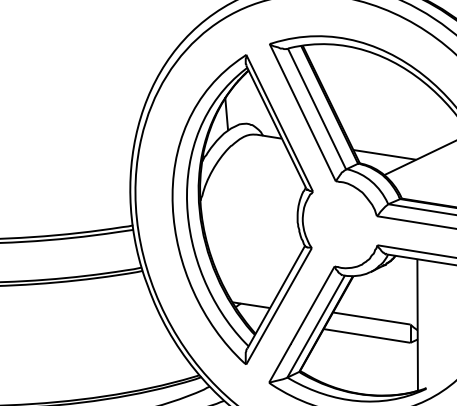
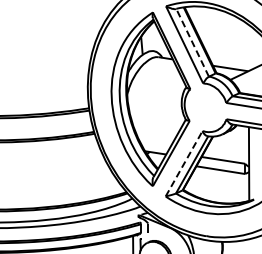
line: (316, 108) -> (192, 42), solid -> dashed
line: (302, 324) -> (184, 163), solid -> dashed

